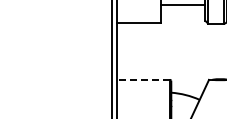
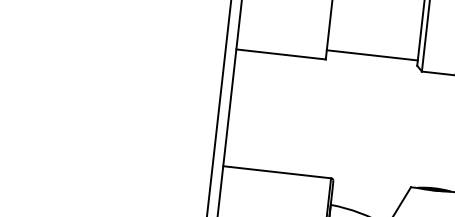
line: (183, 5) -> (372, 55), moved
line: (143, 79) -> (276, 171), dashed -> solid

